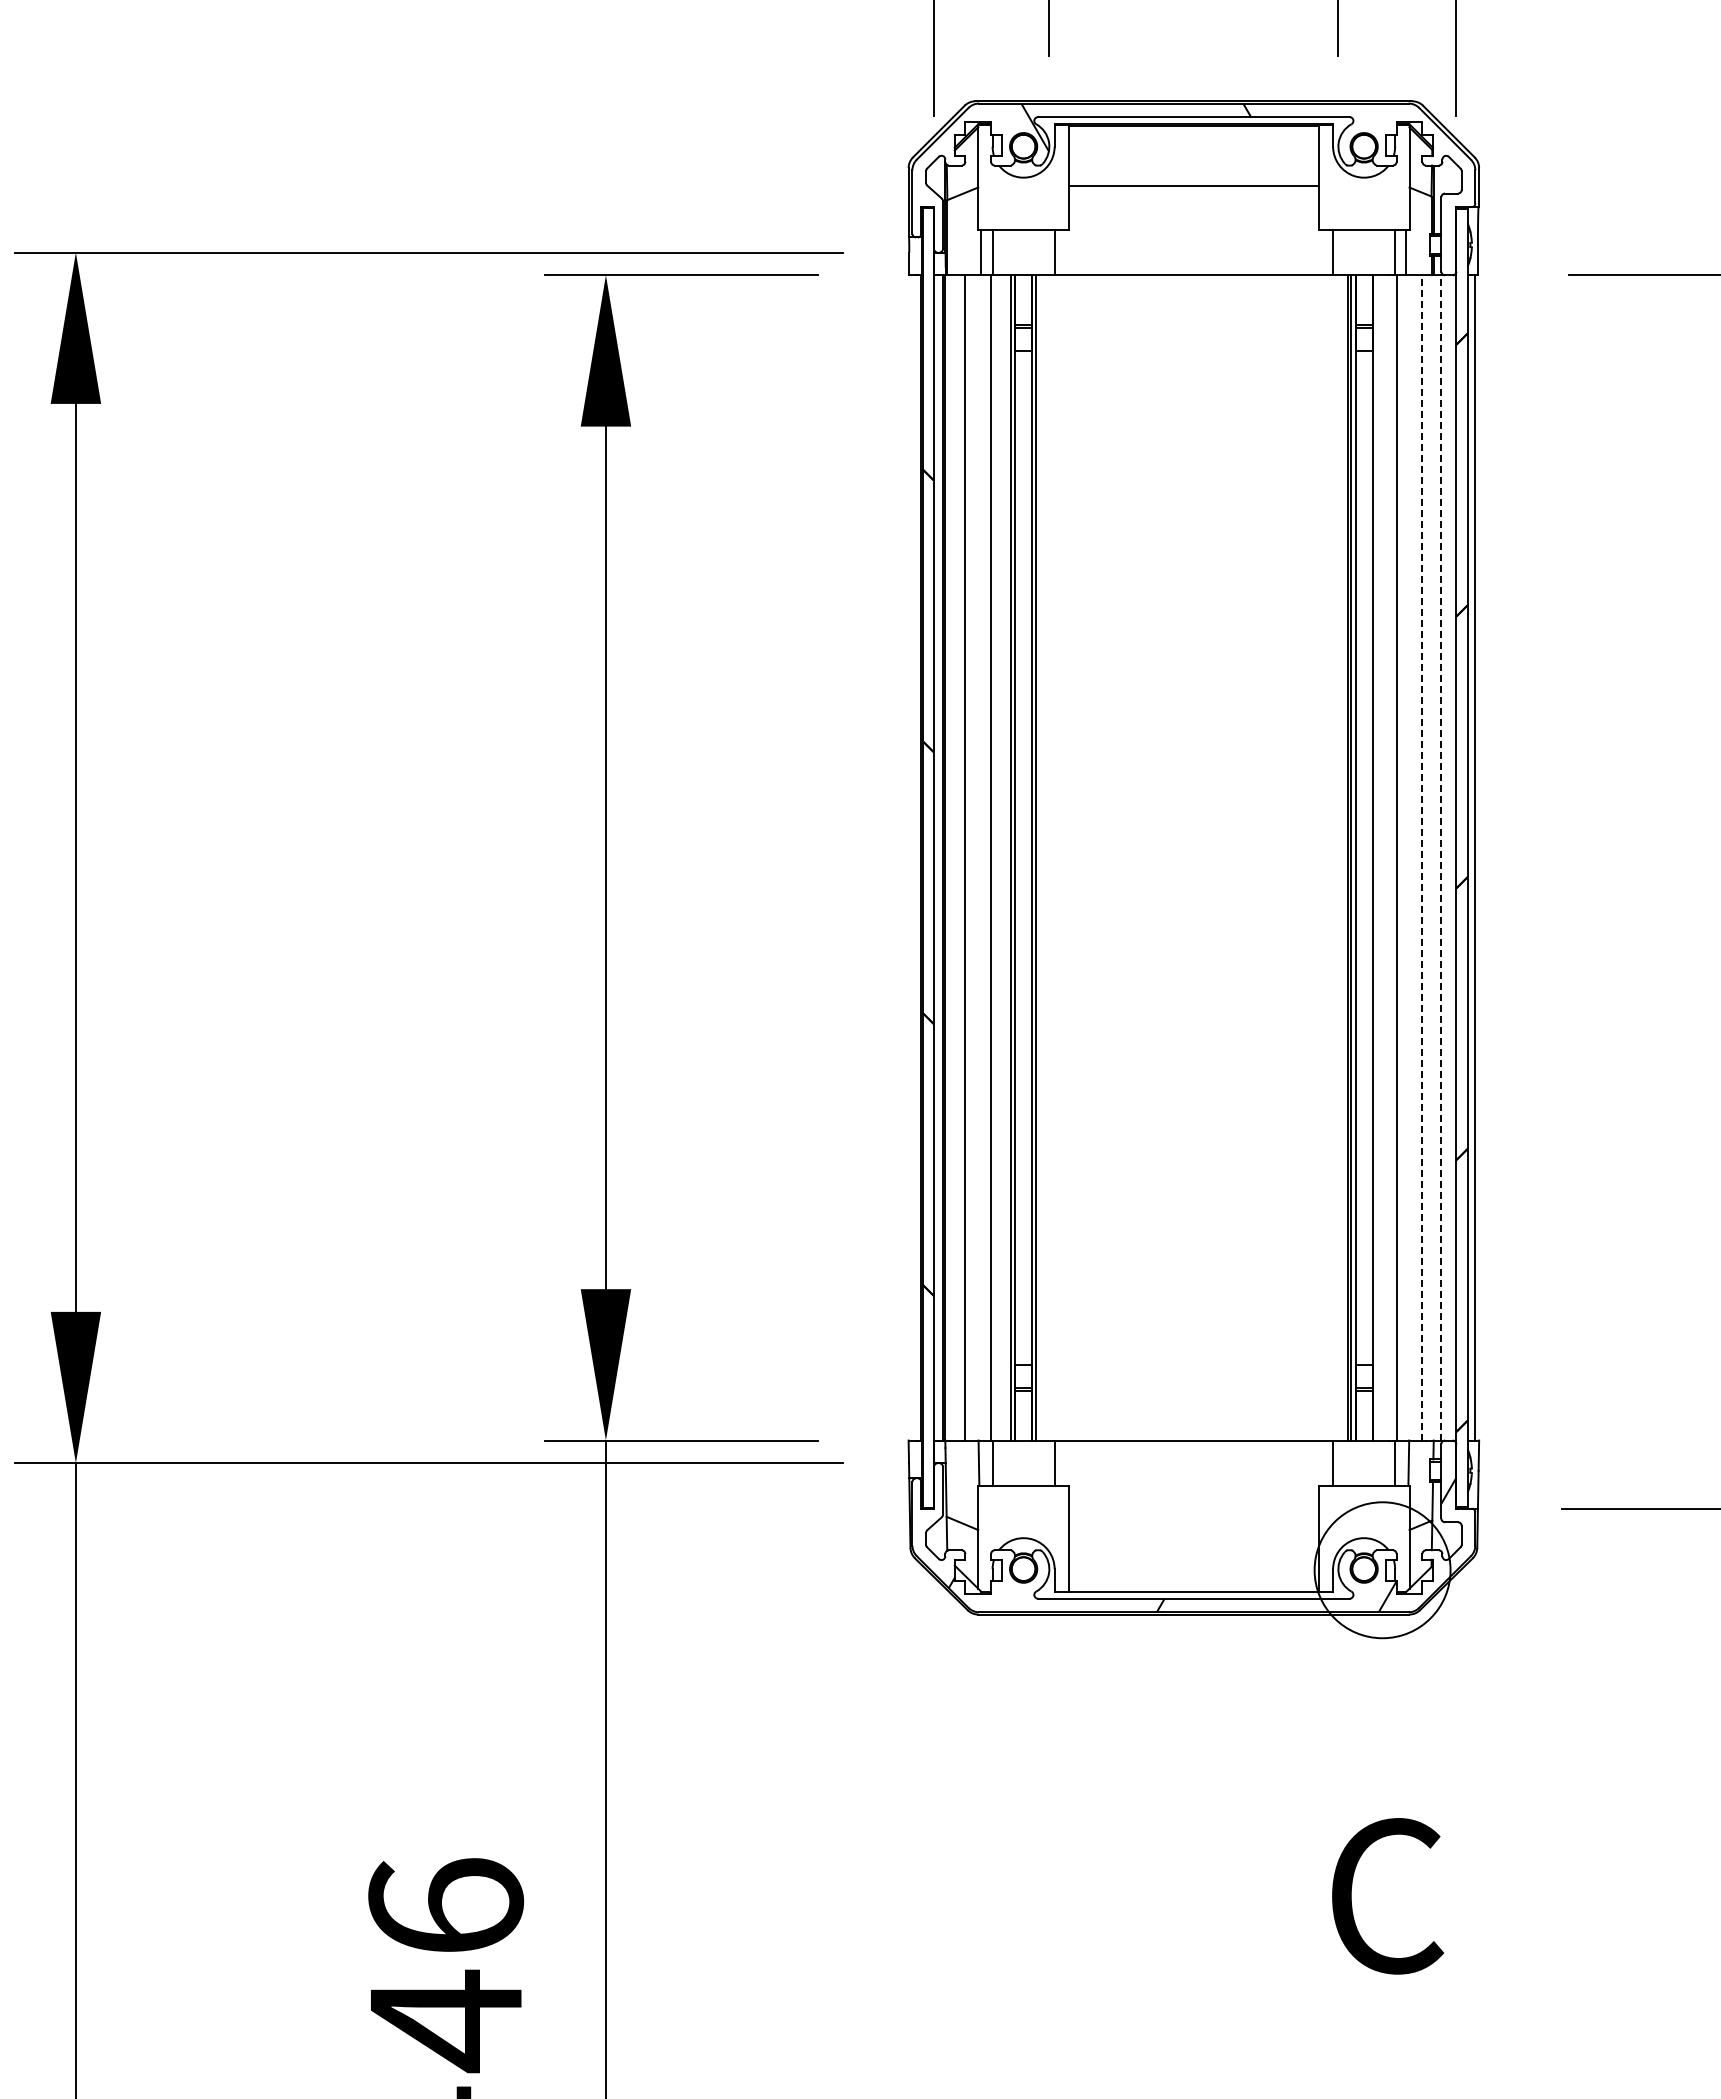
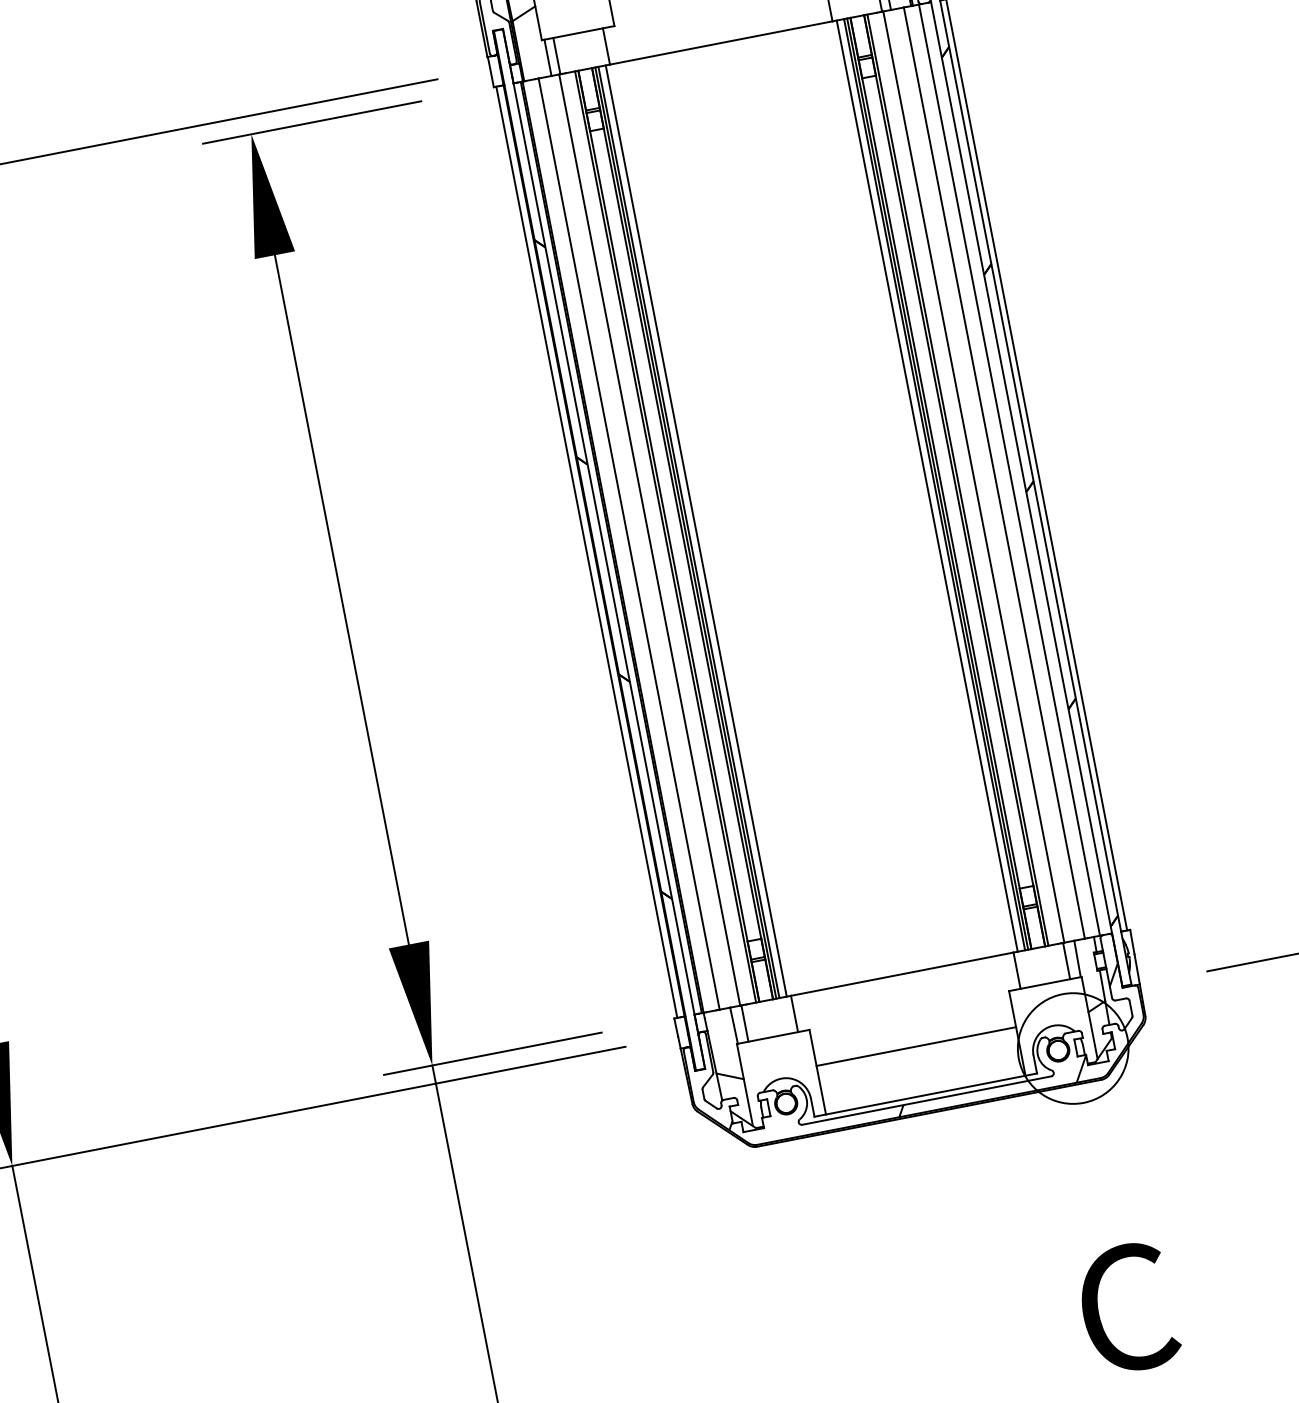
line: (912, 857) -> (586, 551), added
line: (1040, 857) -> (689, 532), added
line: (1049, 857) -> (696, 530), added
line: (1338, 857) -> (927, 485), added
line: (1376, 857) -> (957, 479), added
line: (1422, 857) -> (994, 472), dashed -> solid
line: (1441, 857) -> (1009, 469), dashed -> solid
line: (1193, 1531) -> (916, 1046), added

